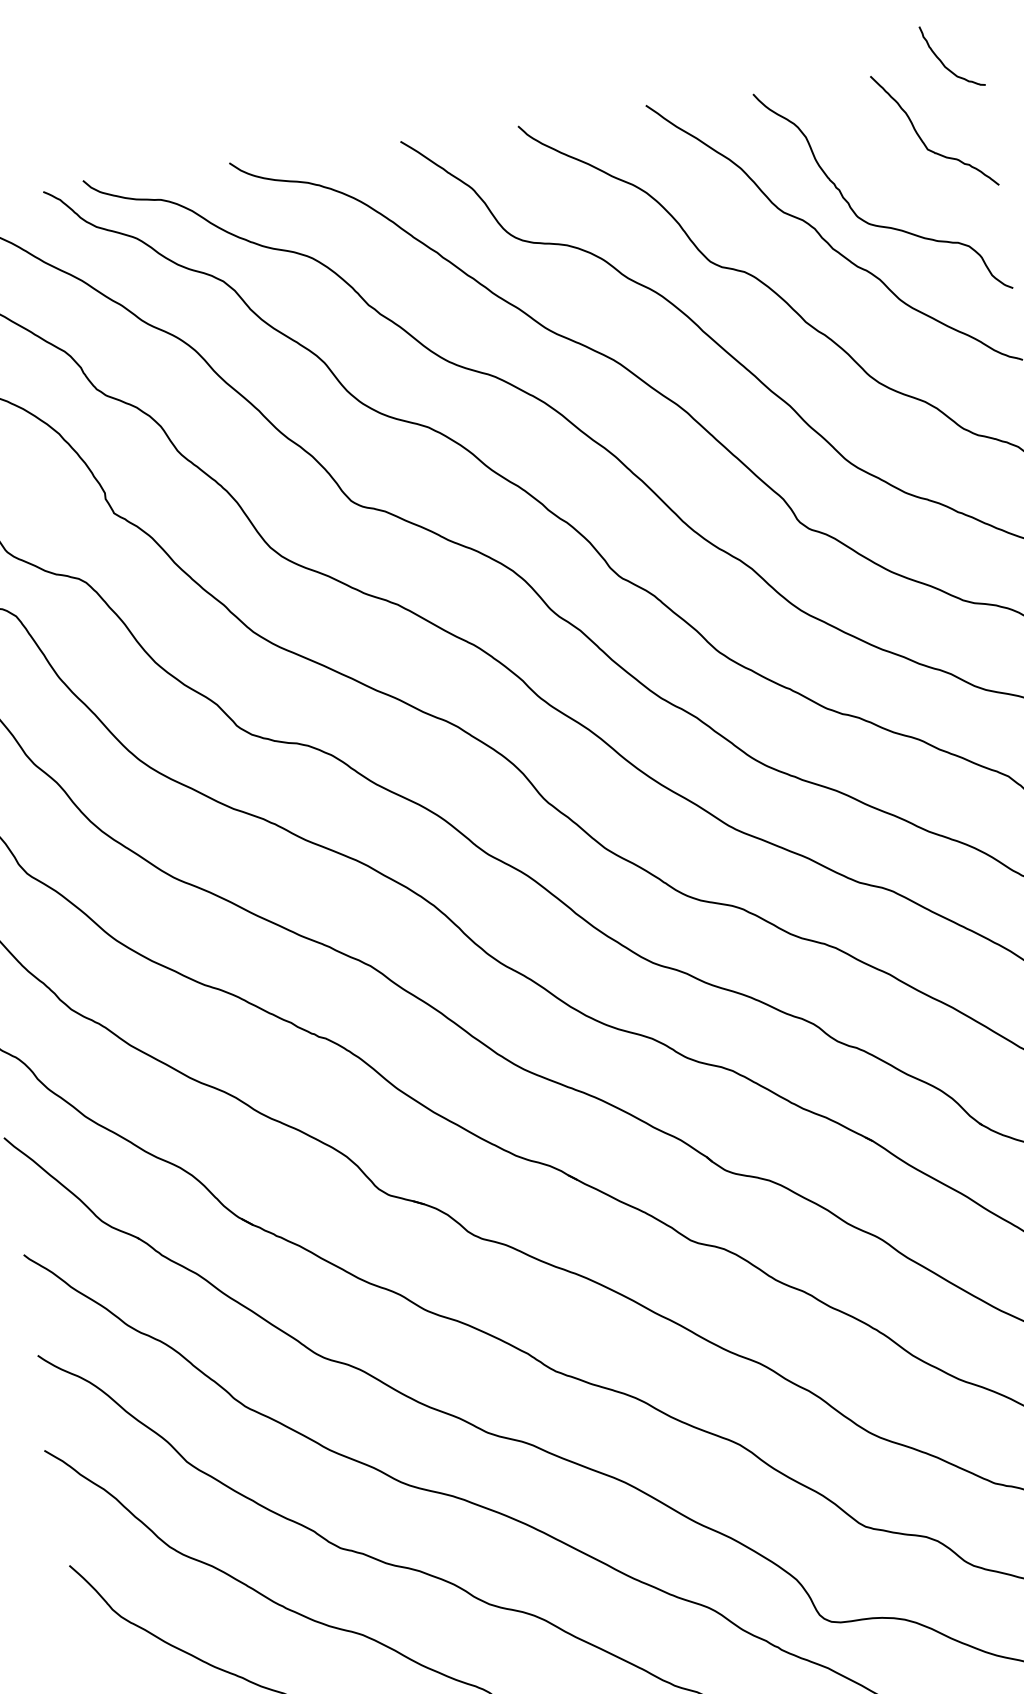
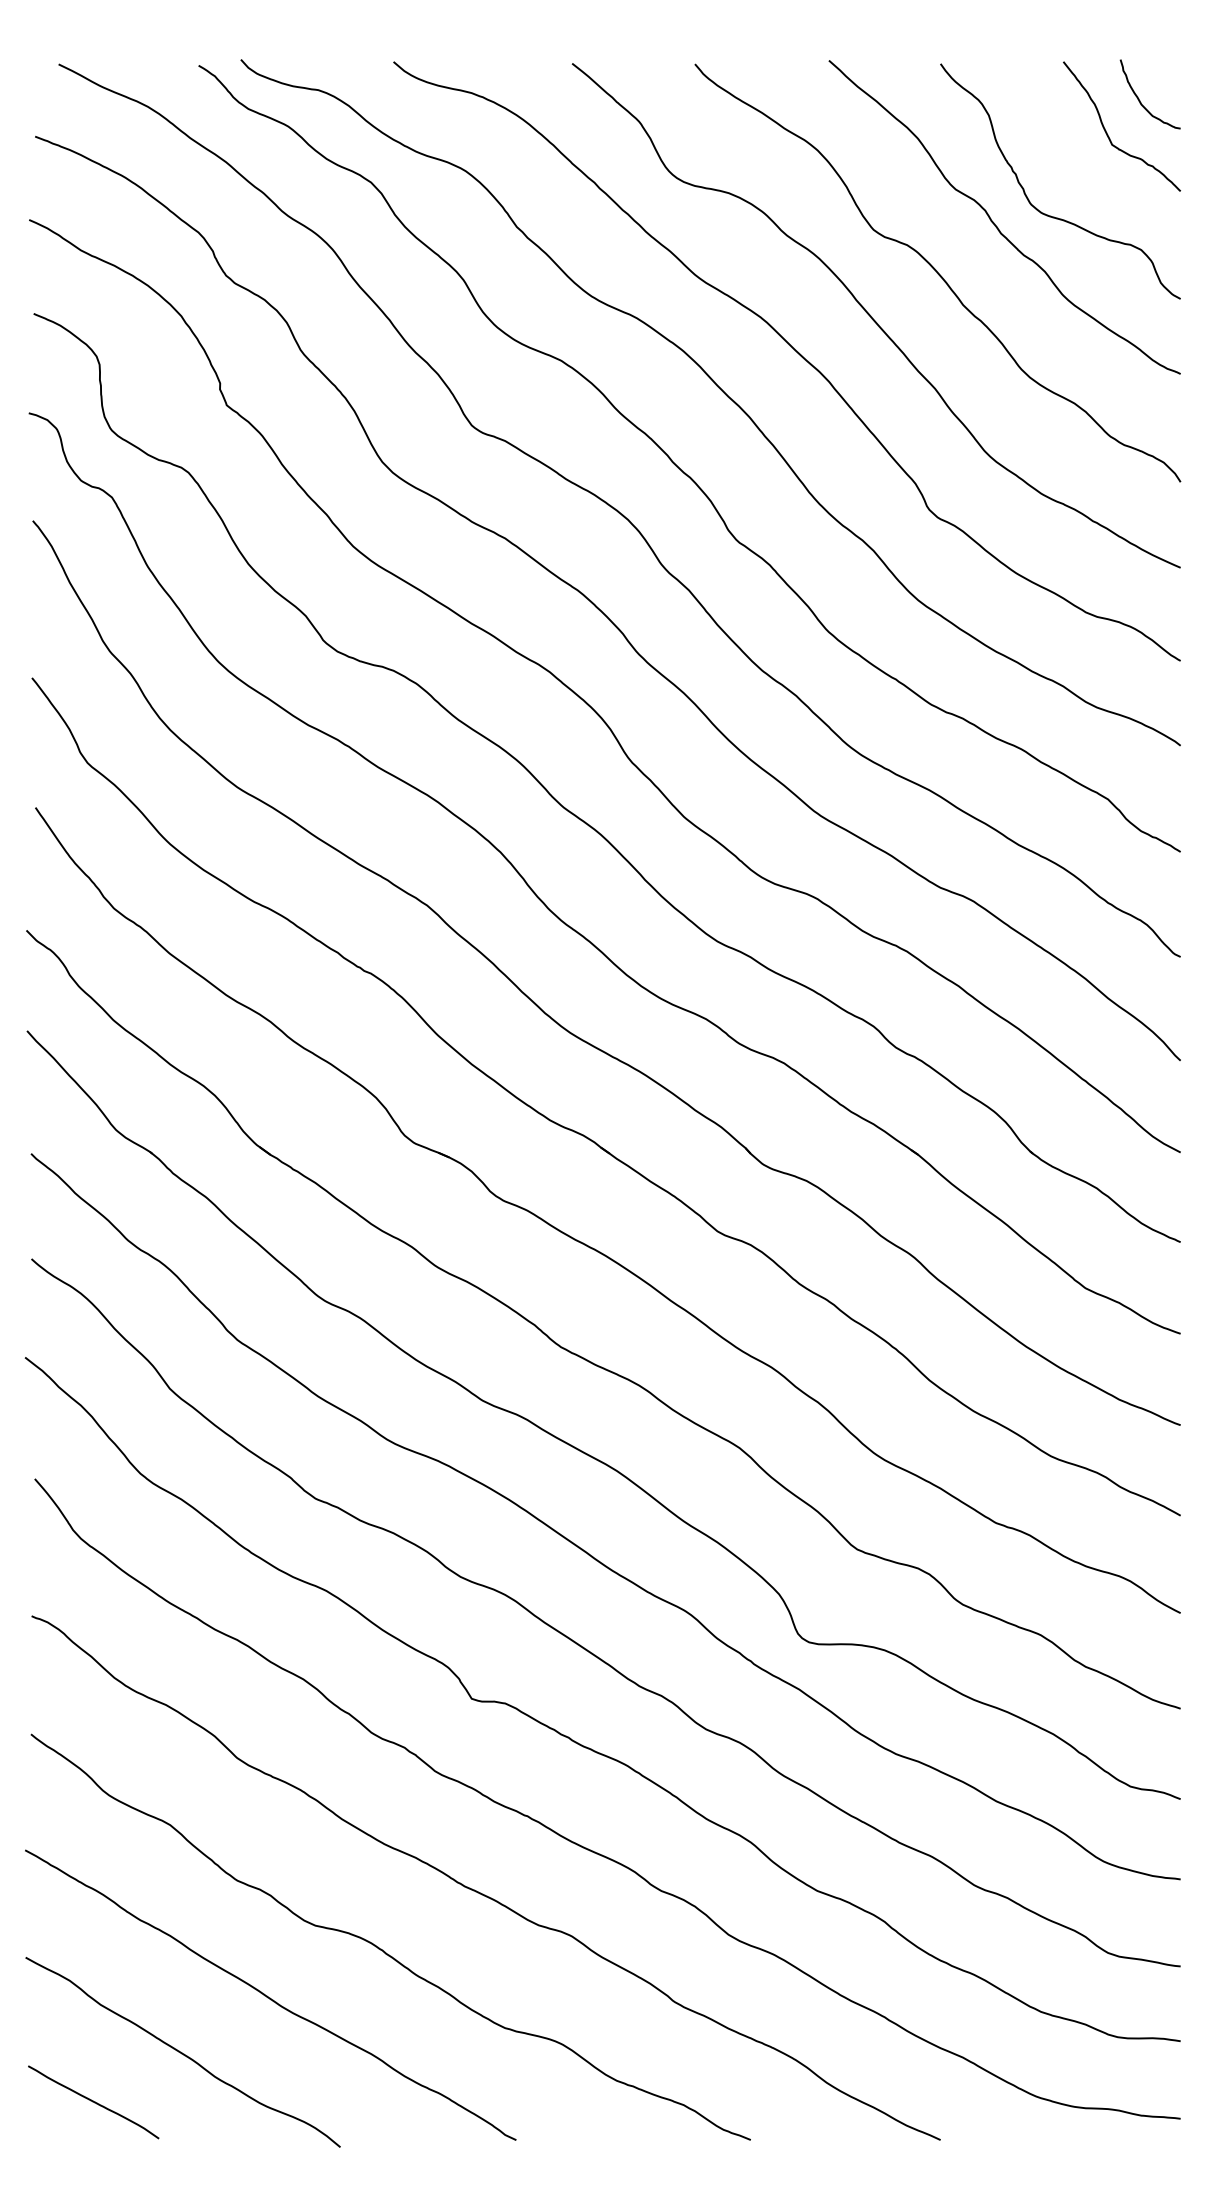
curve: (942, 61) -> (1139, 98), moved

